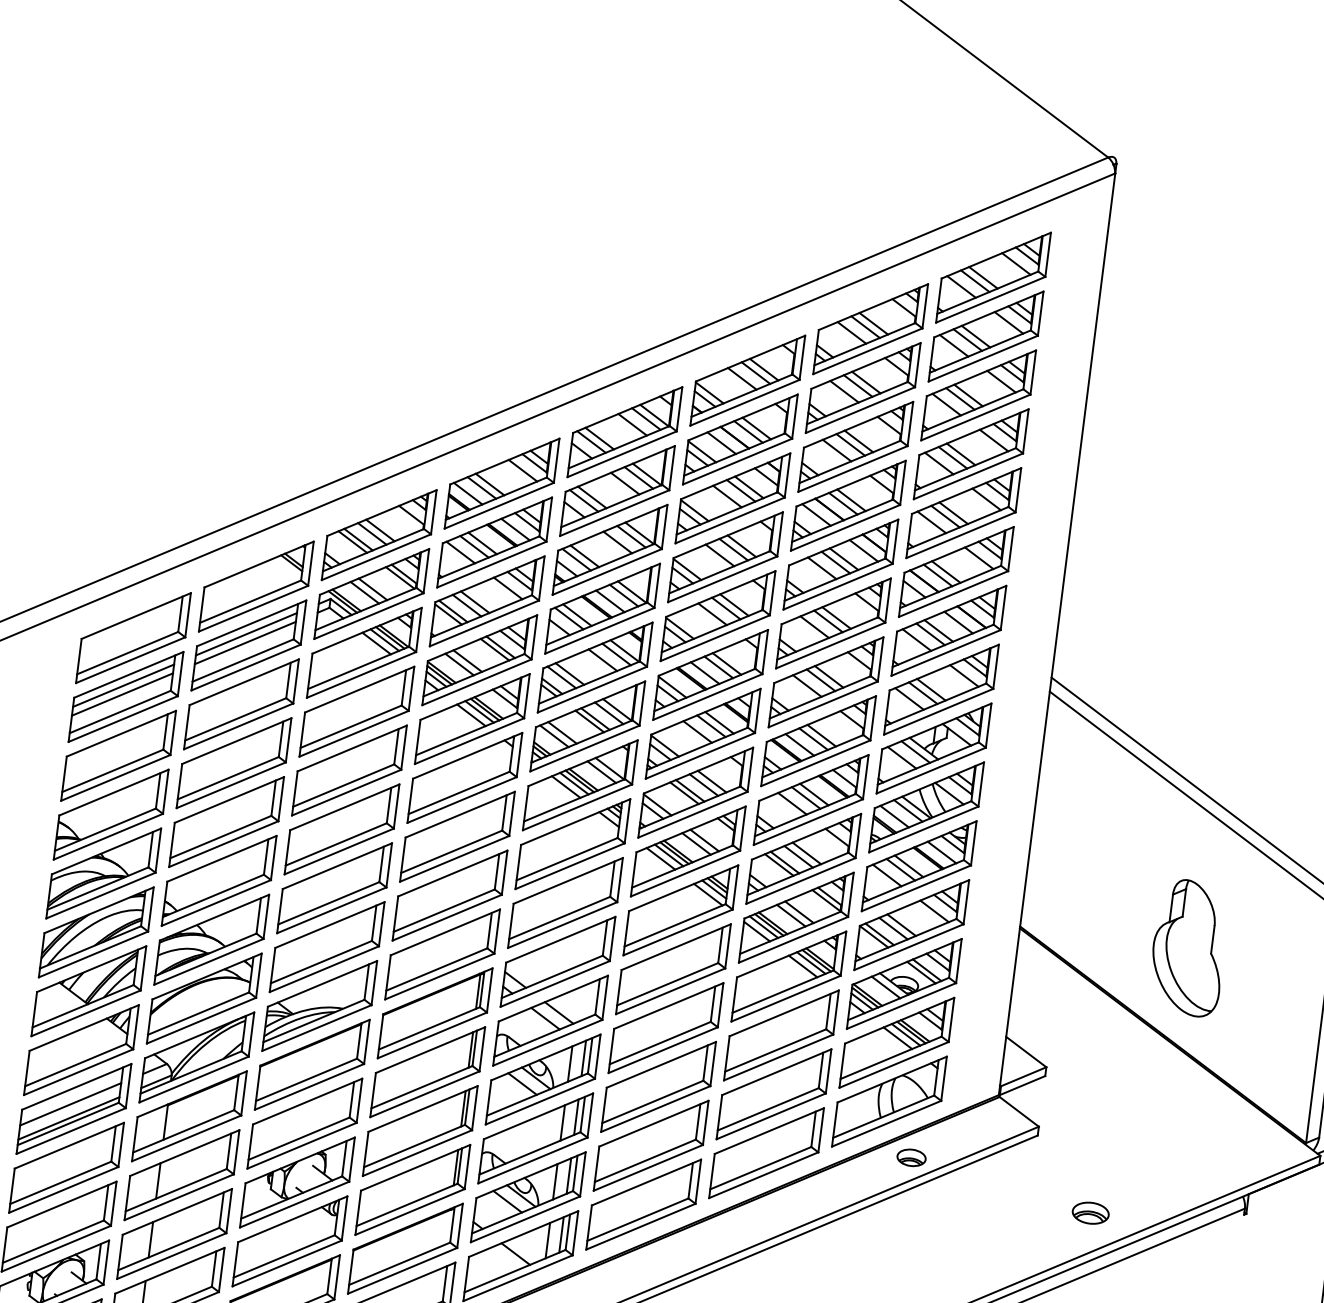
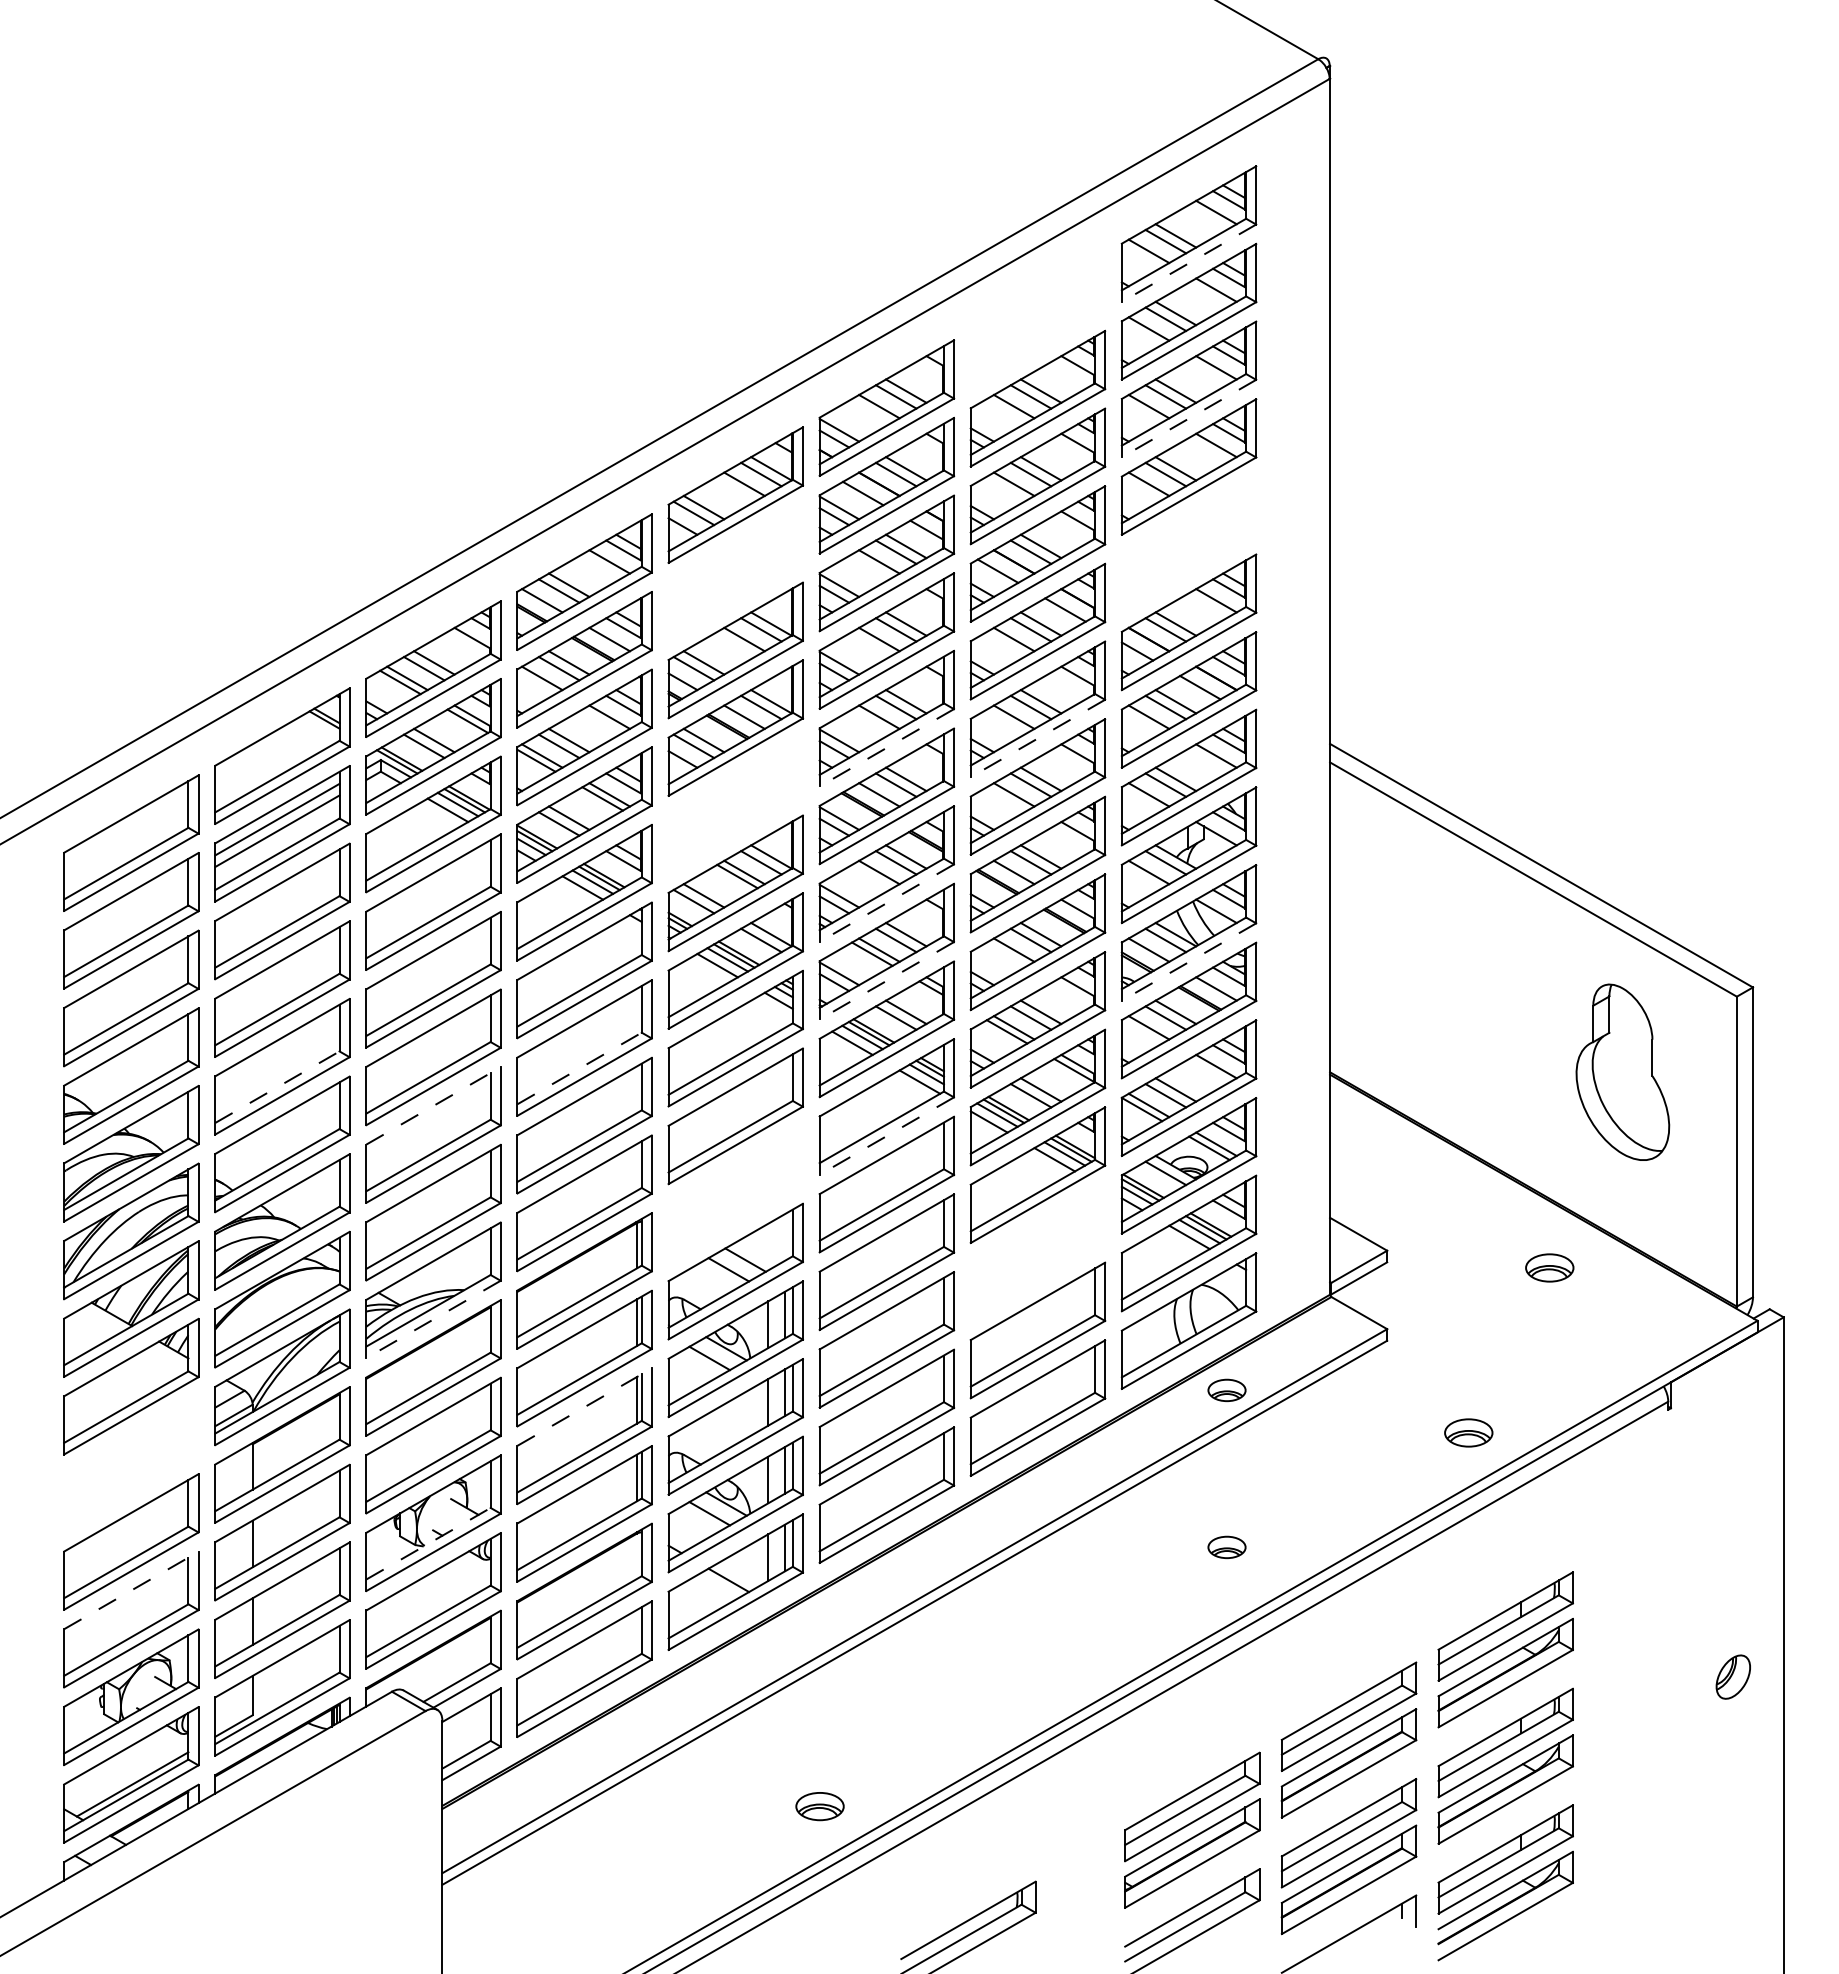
line: (991, 300) -> (1189, 263), solid -> dashed
part: (870, 328) -> (1037, 320), removed
line: (976, 417) -> (1189, 418), solid -> dashed
part: (617, 490) -> (735, 572), removed
part: (963, 512) -> (1188, 544), removed
line: (714, 638) -> (886, 748), solid -> dashed
line: (830, 645) -> (1037, 738), solid -> dashed
part: (595, 667) -> (735, 805), removed
line: (123, 685) -> (126, 906), removed
line: (122, 694) -> (126, 918), removed
line: (700, 756) -> (886, 903), solid -> dashed
line: (692, 815) -> (886, 981), solid -> dashed
line: (924, 829) -> (1189, 962), solid -> dashed
line: (220, 837) -> (277, 1087), solid -> dashed
line: (451, 851) -> (579, 1068), solid -> dashed
line: (337, 865) -> (433, 1105), solid -> dashed
line: (677, 932) -> (886, 1136), solid -> dashed
part: (1188, 947) -> (1622, 1071), moved
part: (557, 961) -> (735, 1193), removed
line: (316, 1028) -> (433, 1319), solid -> dashed
part: (781, 1035) -> (1037, 1252), removed
part: (1167, 1095) -> (1549, 1267), added
line: (423, 1108) -> (585, 1406), solid -> dashed
part: (74, 1109) -> (131, 1464), removed
line: (291, 1197) -> (428, 1543), solid -> dashed
line: (62, 1204) -> (131, 1590), solid -> dashed
part: (896, 1276) -> (1226, 1547), added

